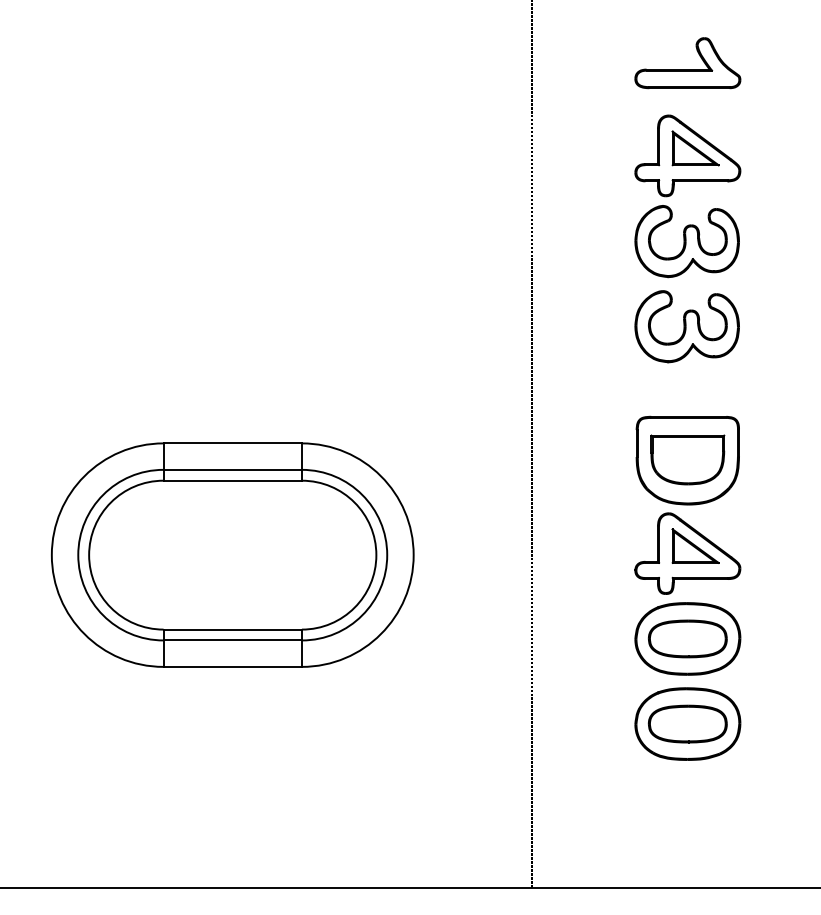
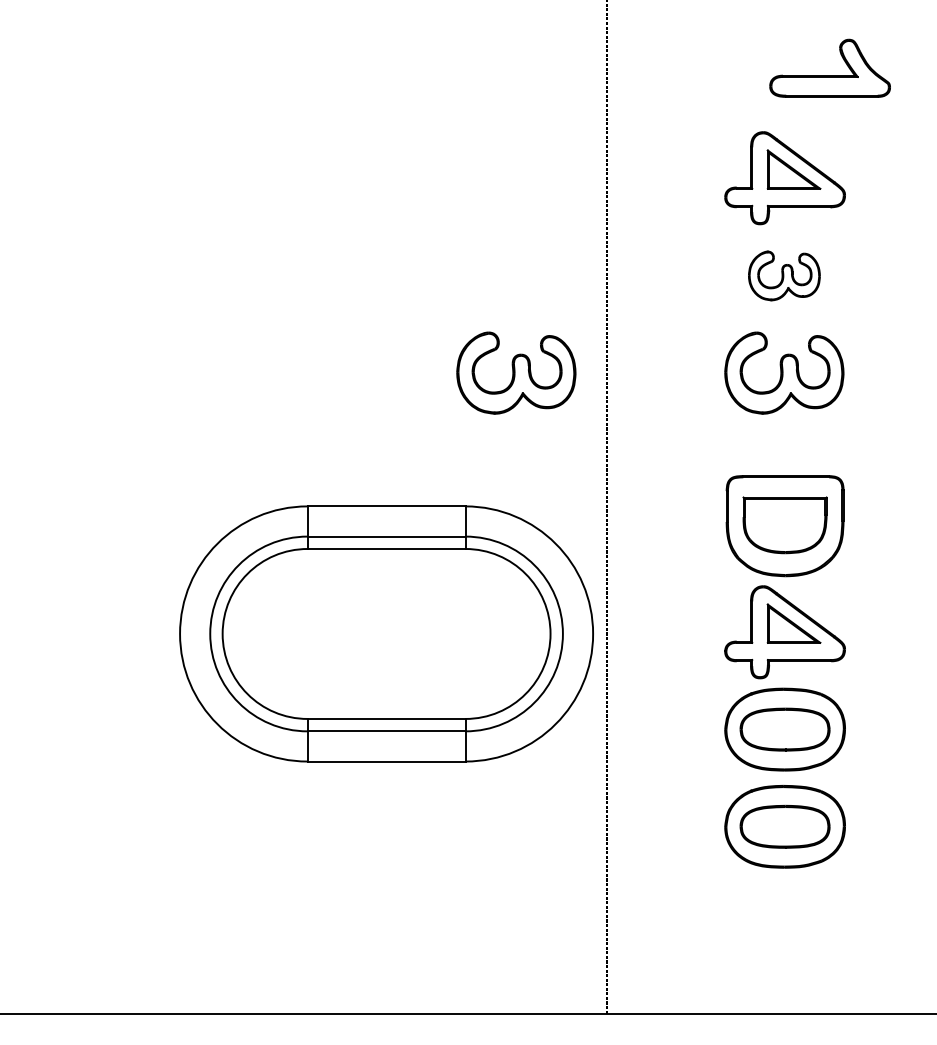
part: (687, 69) -> (829, 75), moved
part: (687, 241) -> (784, 275), size x0.6
part: (452, 326) -> (516, 372), added
part: (232, 554) -> (386, 633), moved

